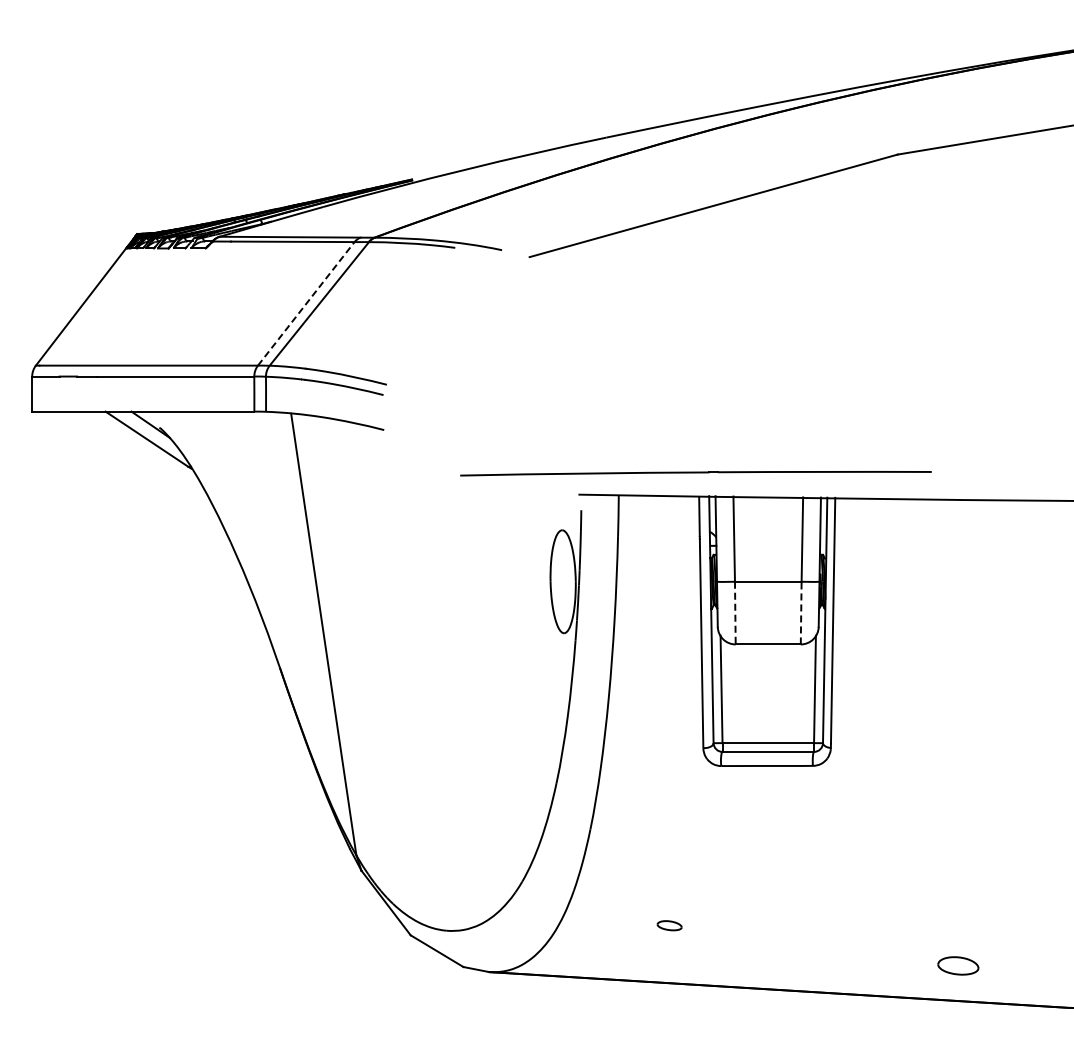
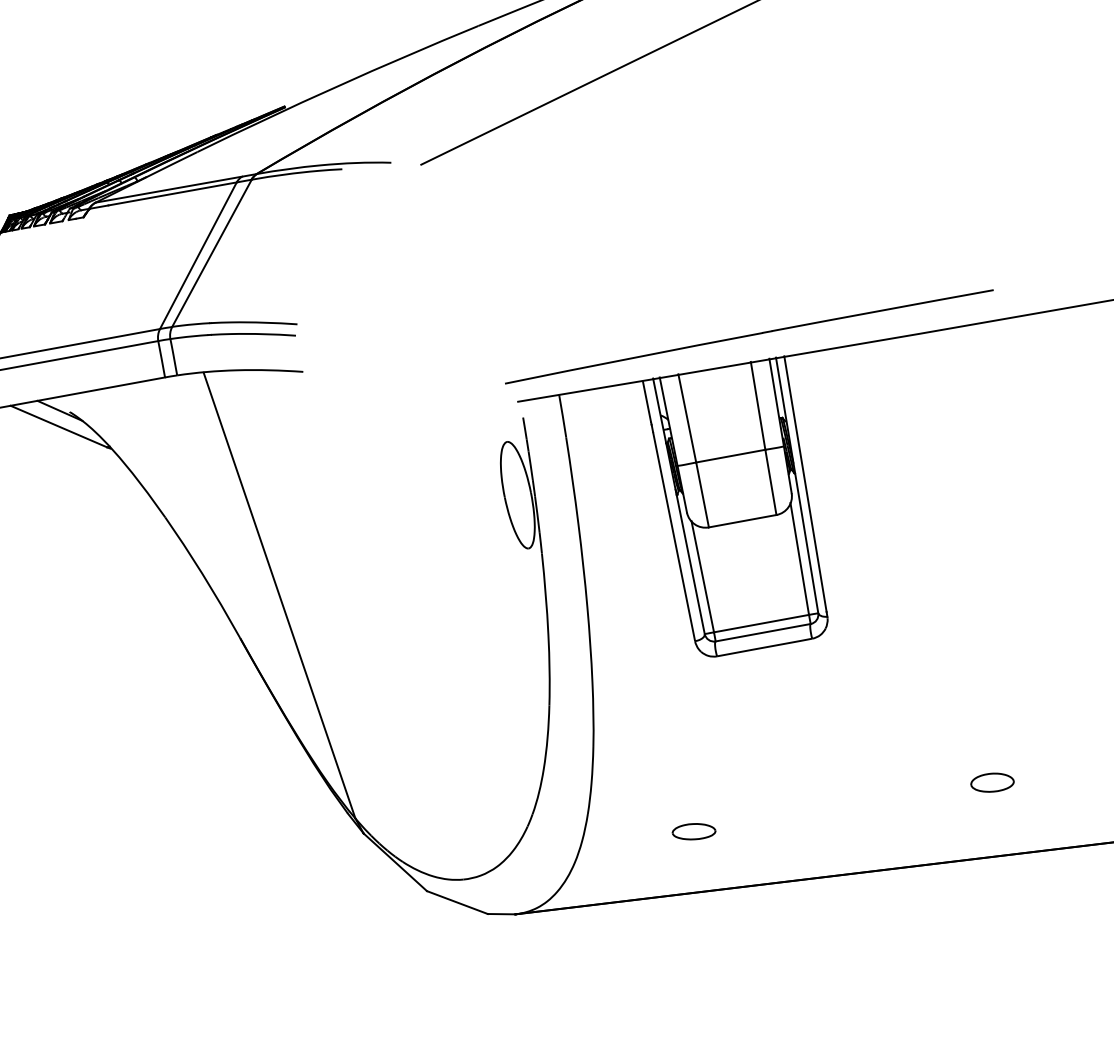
line: (306, 303) -> (198, 255), dashed -> solid
part: (695, 473) -> (748, 336), moved
line: (801, 612) -> (771, 481), dashed -> solid
line: (735, 613) -> (702, 495), dashed -> solid
part: (669, 925) -> (693, 831), size x1.67
part: (958, 965) -> (992, 782), moved

